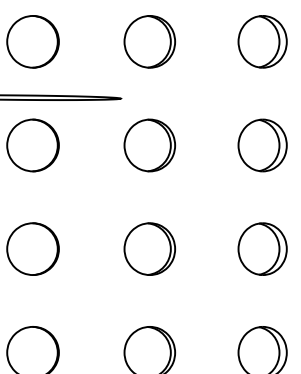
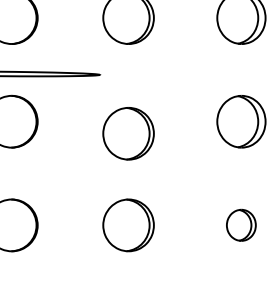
part: (149, 145) -> (128, 133), moved
part: (262, 248) -> (241, 224), size x0.6

